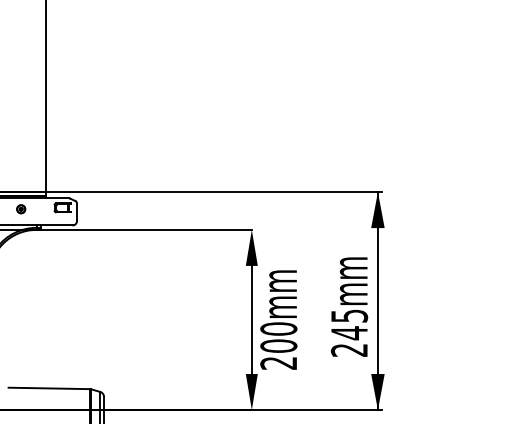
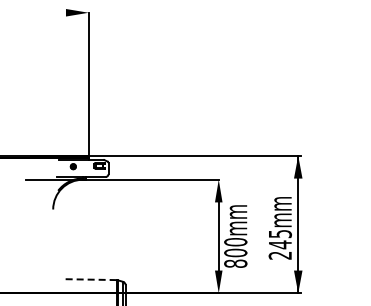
text: (278, 362) -> (235, 263), 200mm -> 800mm
line: (49, 388) -> (91, 279), solid -> dashed

